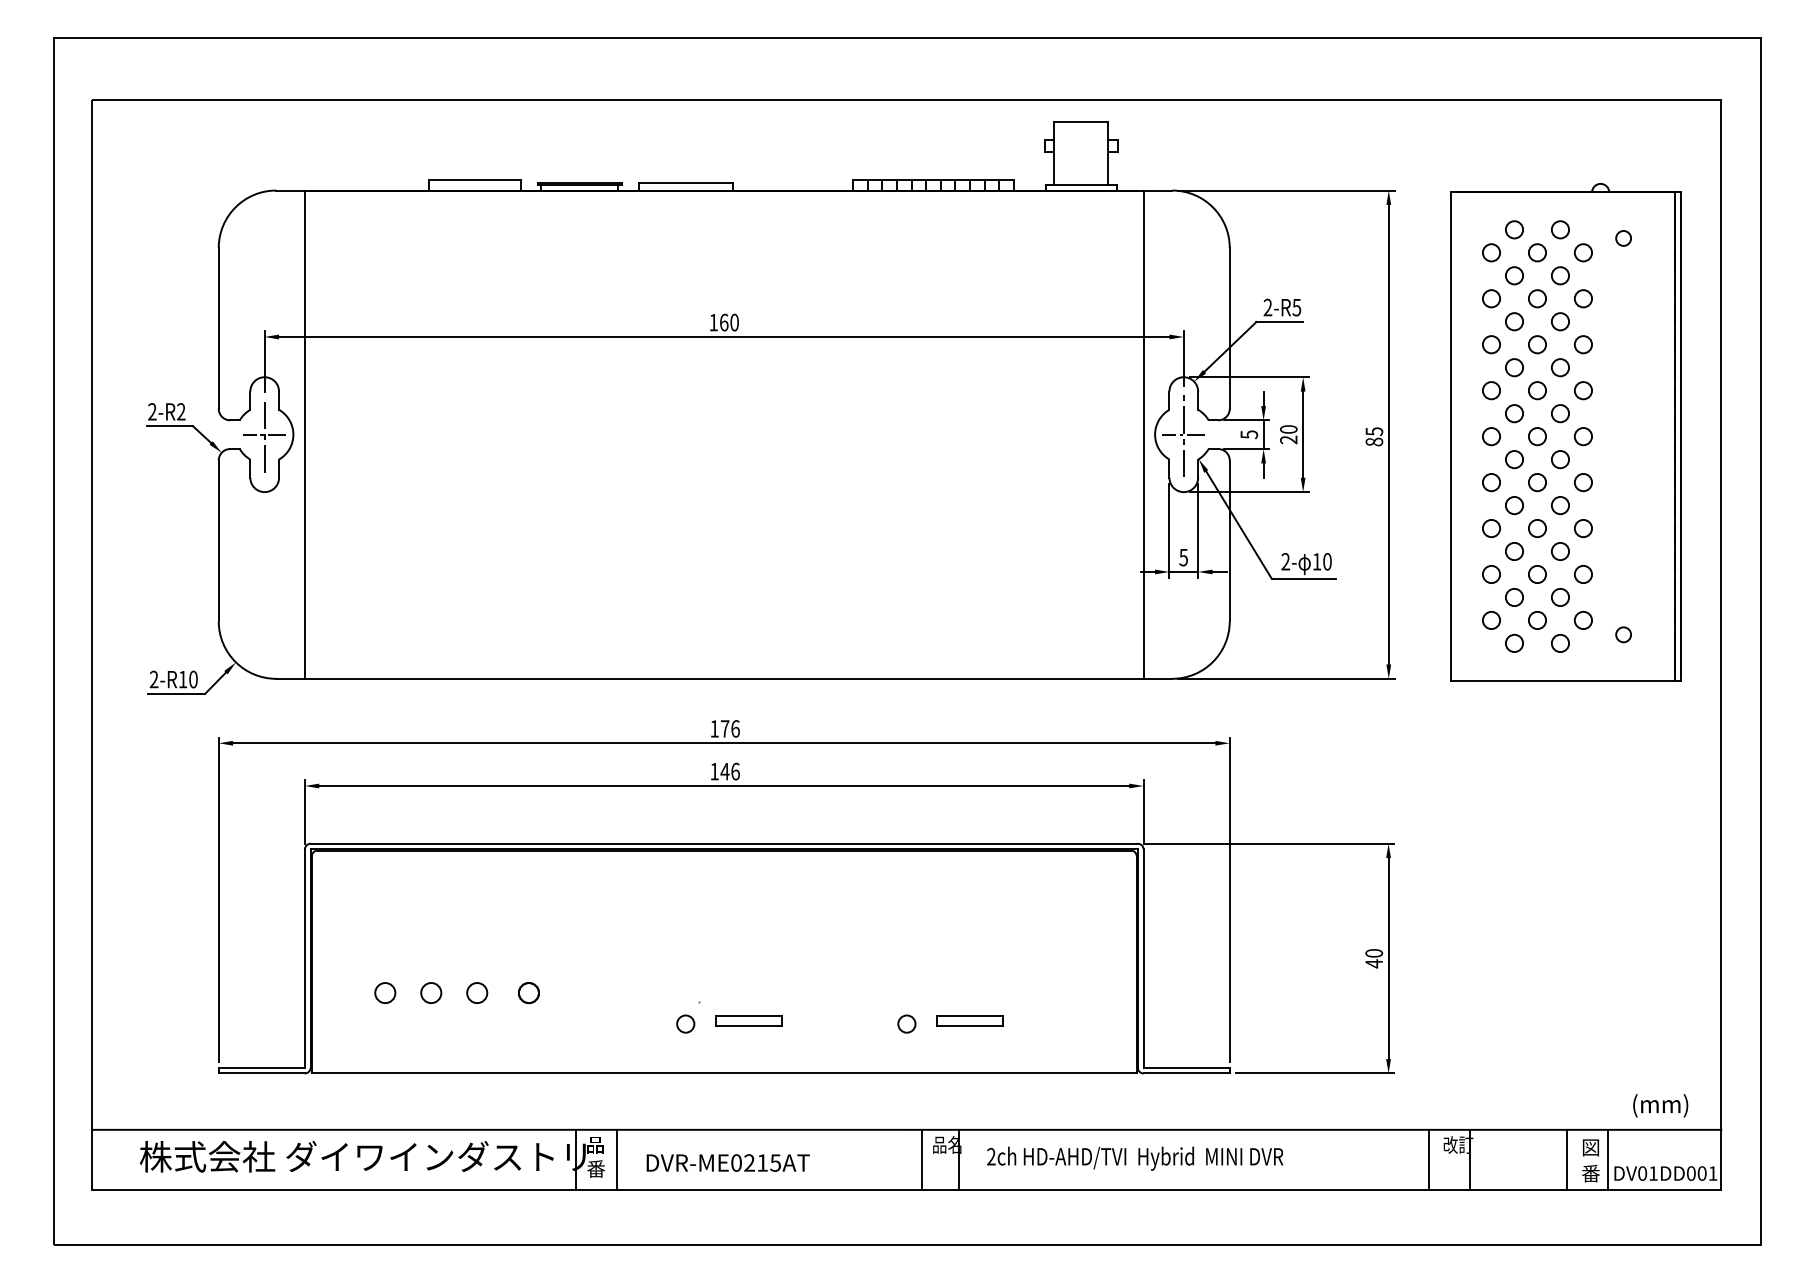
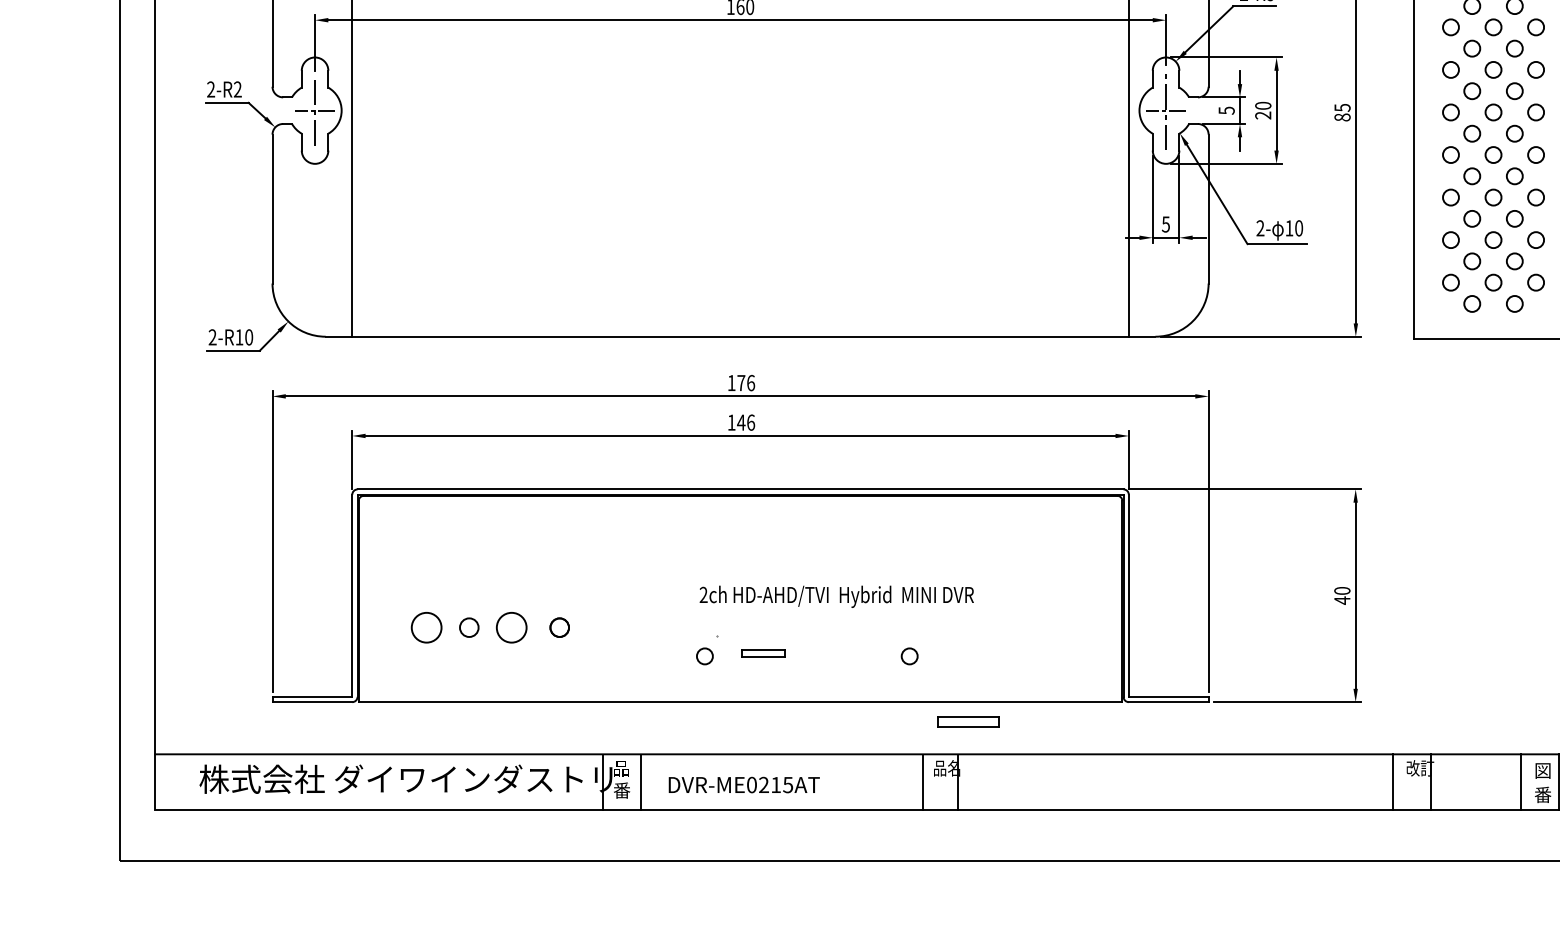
circle: (385, 992) -> (426, 627), size x1.6
circle: (477, 992) -> (512, 627), size x1.6
part: (748, 1020) -> (763, 653), size x0.7
part: (969, 1020) -> (967, 721), moved
text: (1135, 1158) -> (837, 596), moved

